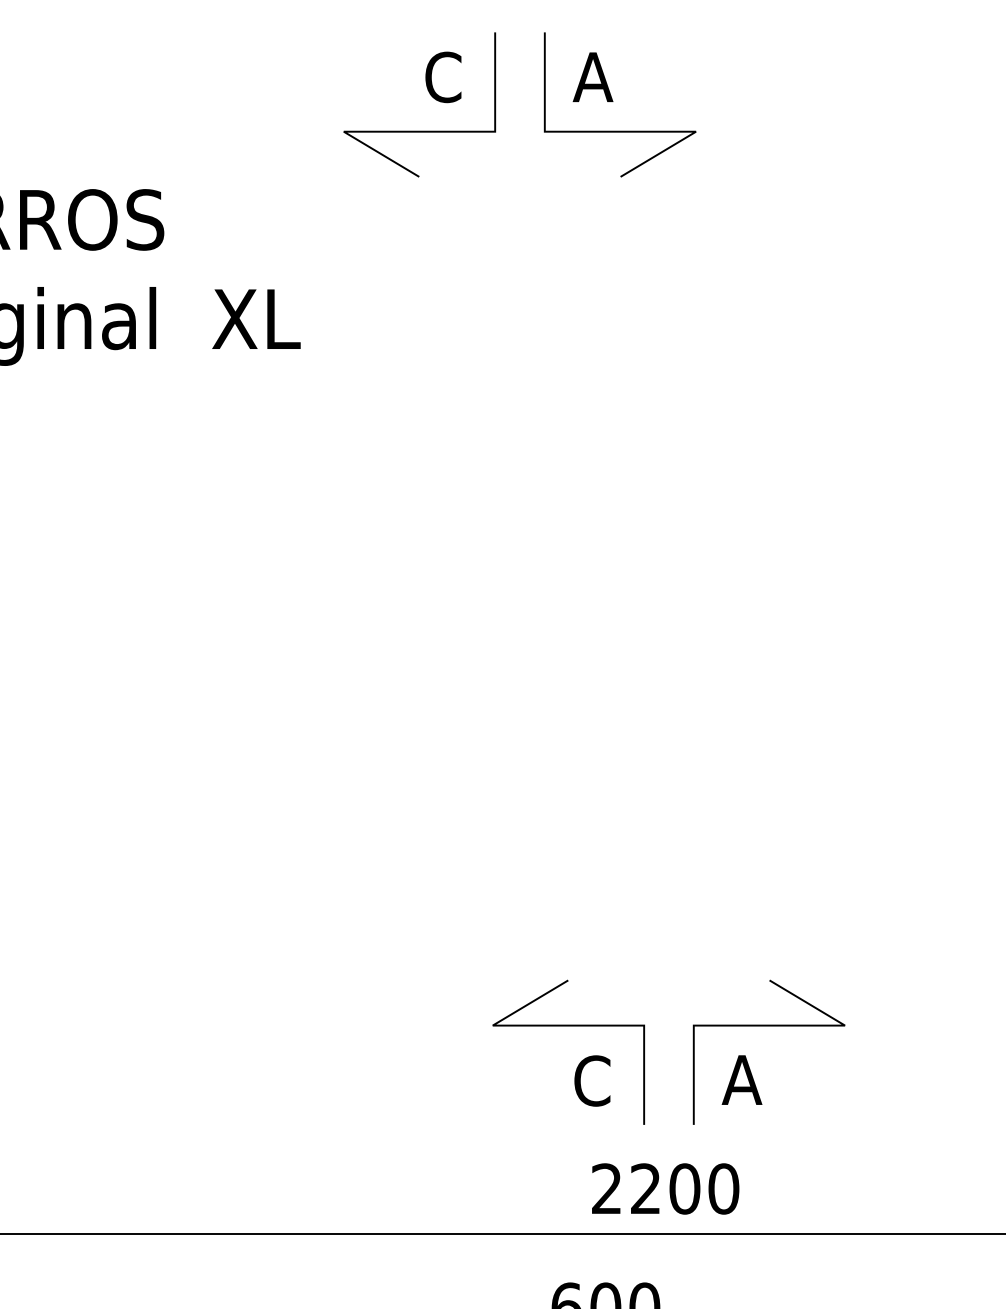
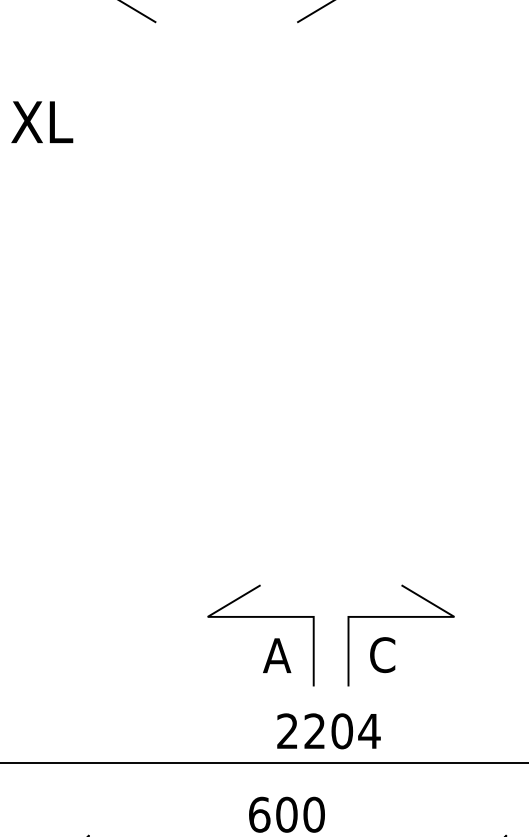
text: (741, 1079) -> (381, 654), A -> C
text: (591, 1080) -> (276, 655), C -> A
text: (723, 1188) -> (369, 730), 2200 -> 2204

